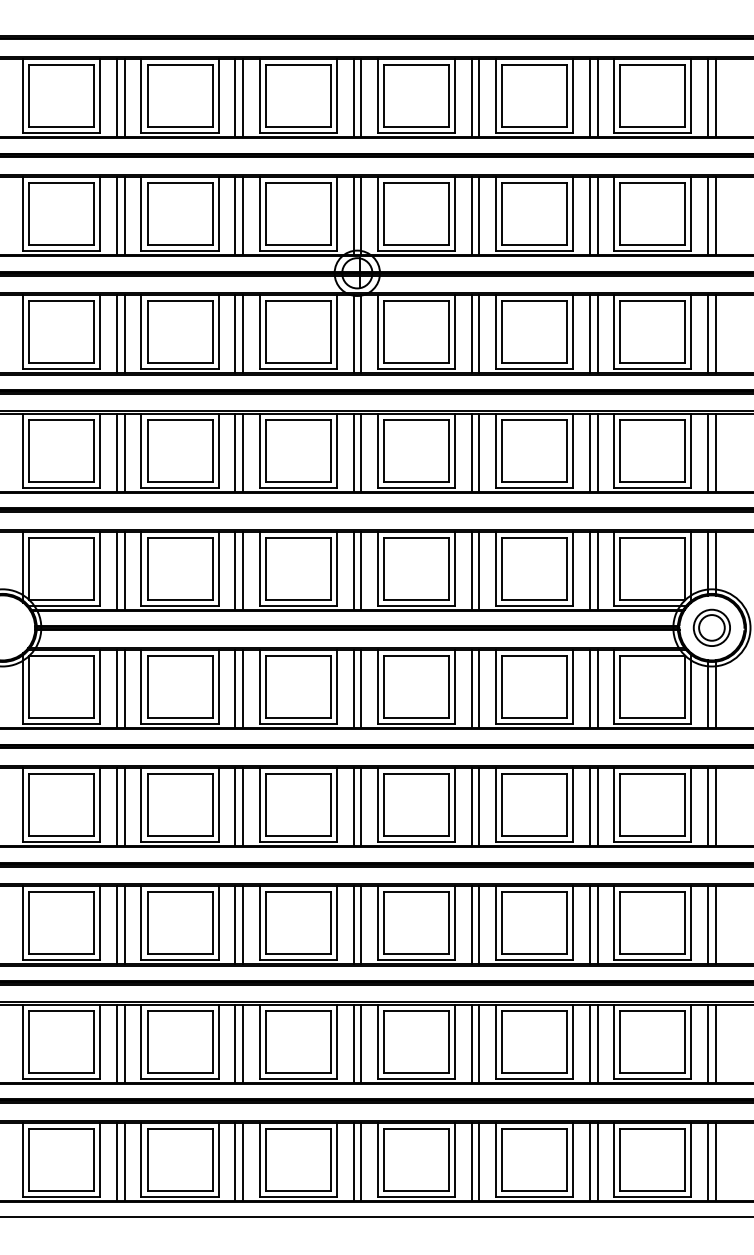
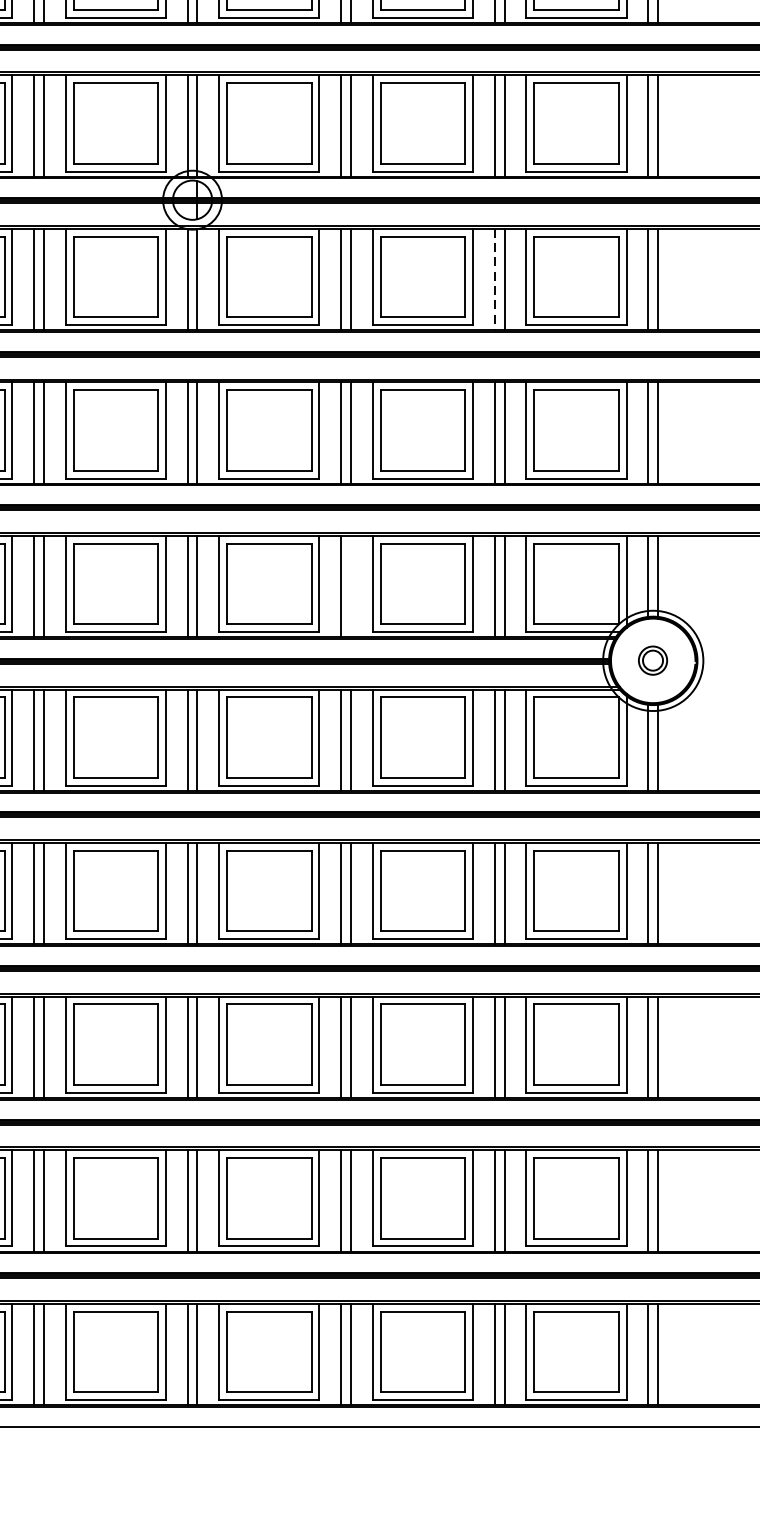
line: (589, 334) -> (494, 279), solid -> dashed
line: (479, 570) -> (351, 586), removed
part: (711, 627) -> (652, 660), size x0.6

